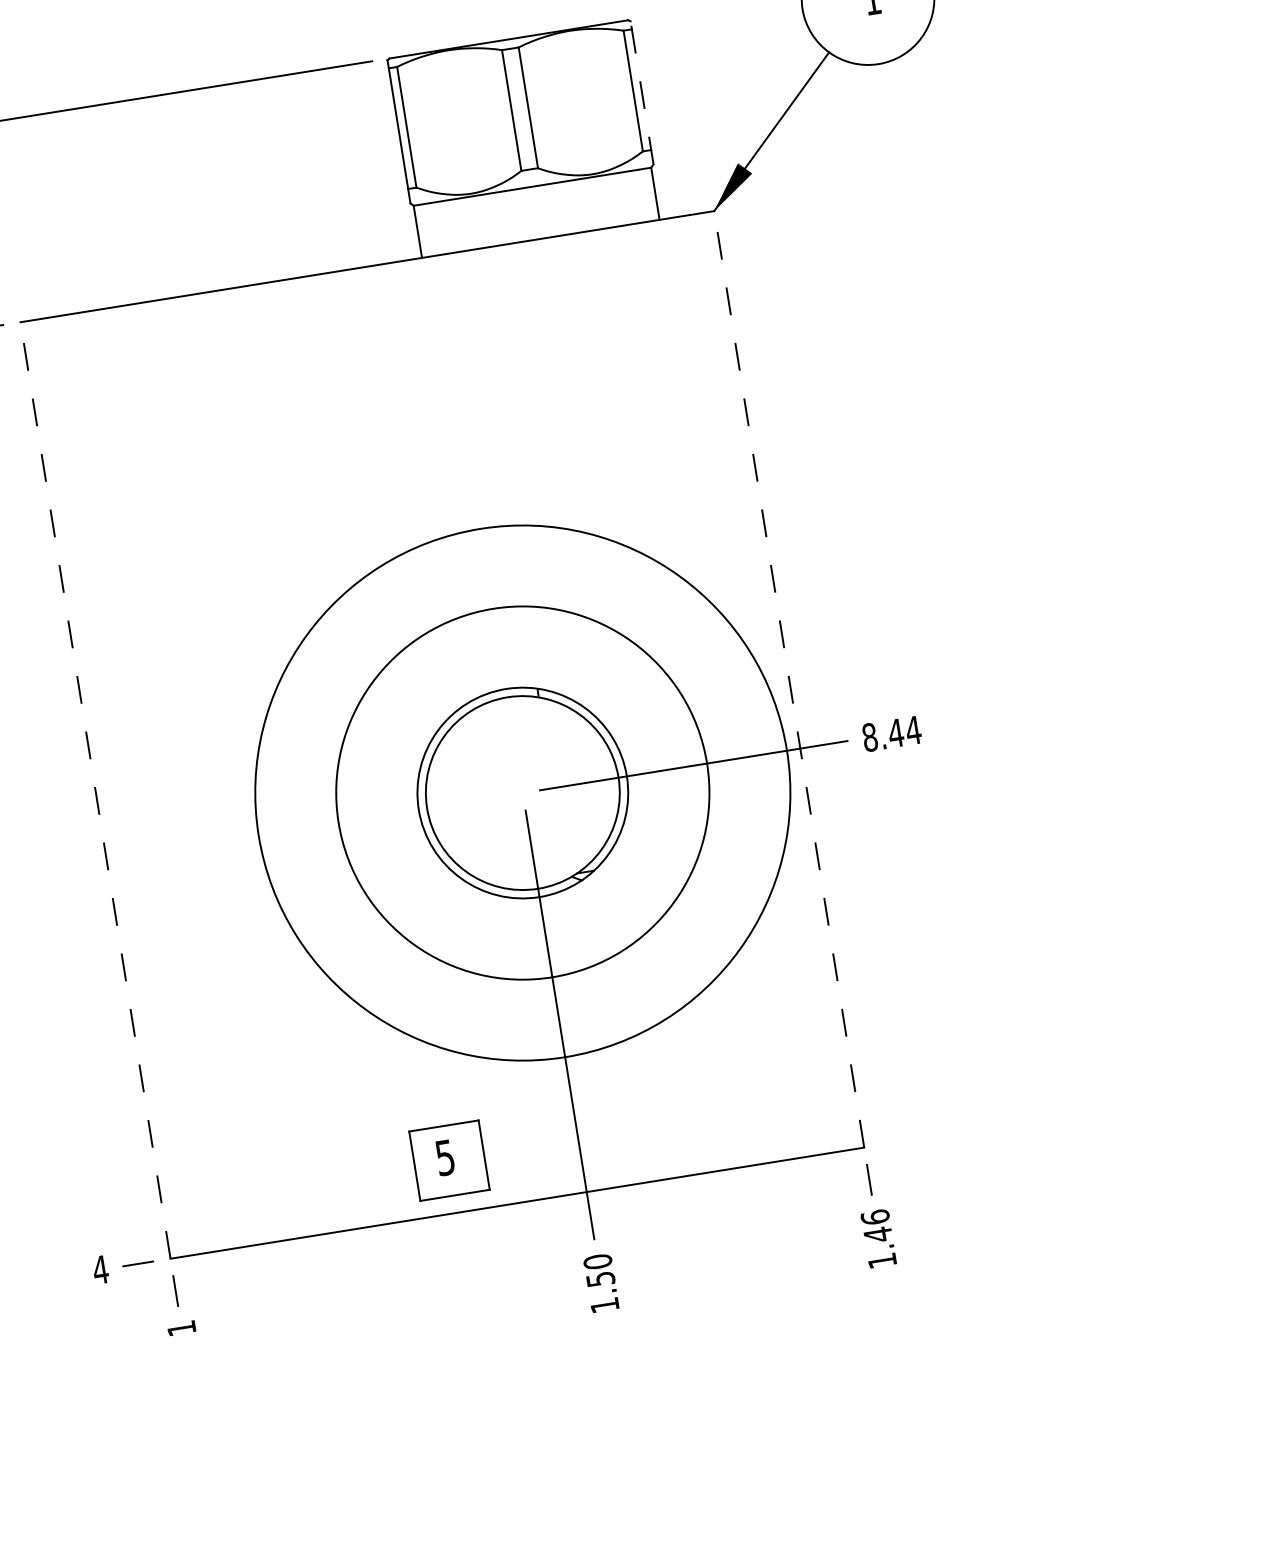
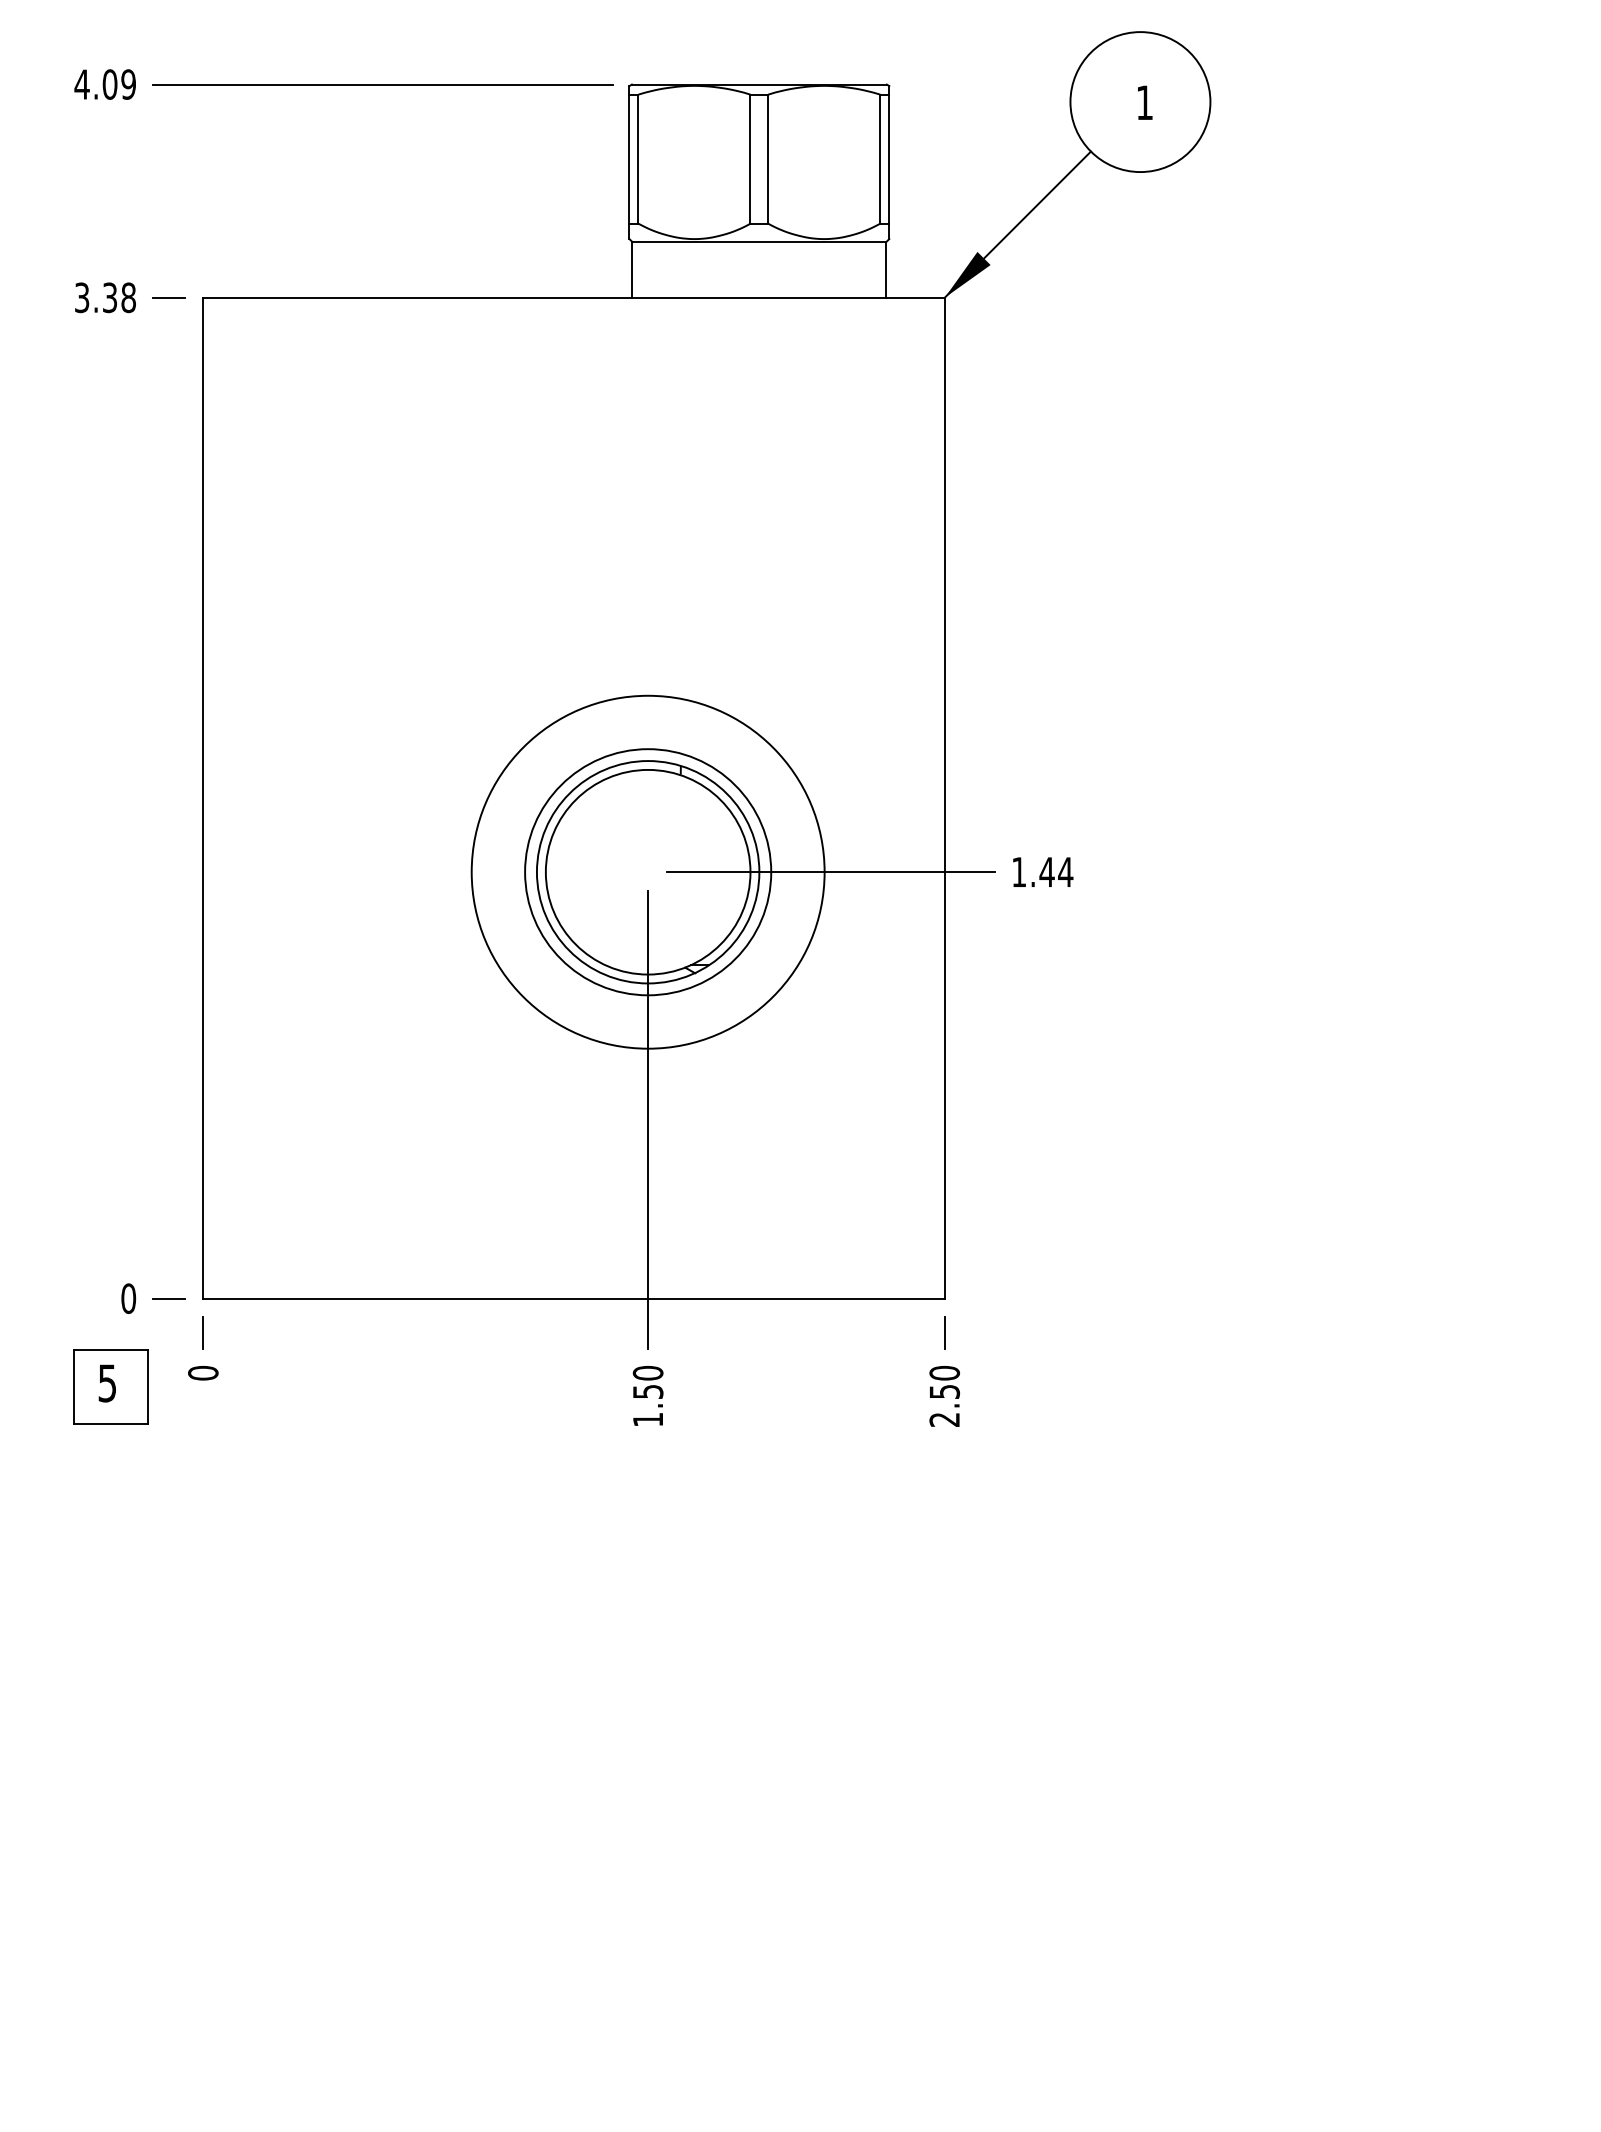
line: (642, 92) -> (889, 162), dashed -> solid
line: (788, 678) -> (944, 797), dashed -> solid
text: (870, 737) -> (1019, 872), 8.44 -> 1.44
line: (95, 789) -> (203, 797), dashed -> solid
circle: (522, 792) -> (647, 871), size x0.62
circle: (523, 793) -> (648, 872), size x0.62
part: (448, 1160) -> (110, 1386), moved
text: (878, 1238) -> (944, 1395), 1.46 -> 2.50
text: (100, 1269) -> (128, 1298), 4 -> 0
text: (181, 1327) -> (203, 1372), 1 -> 0

